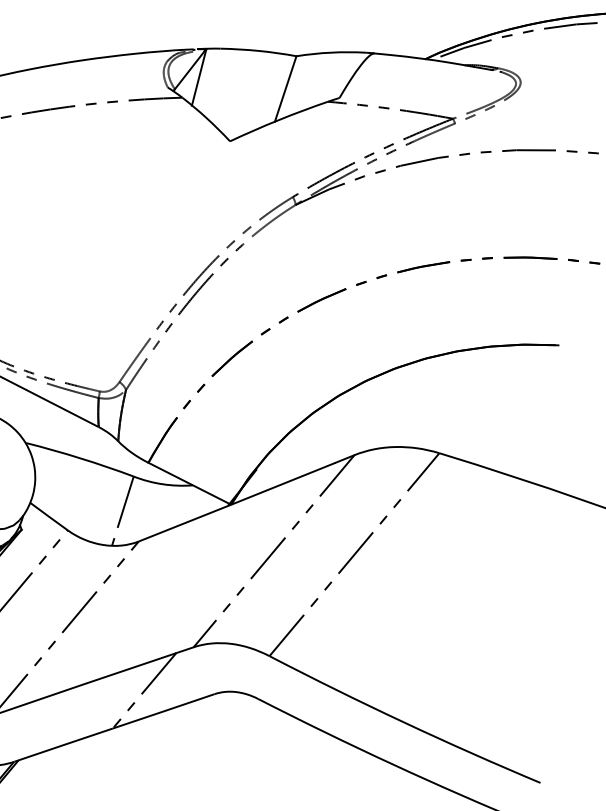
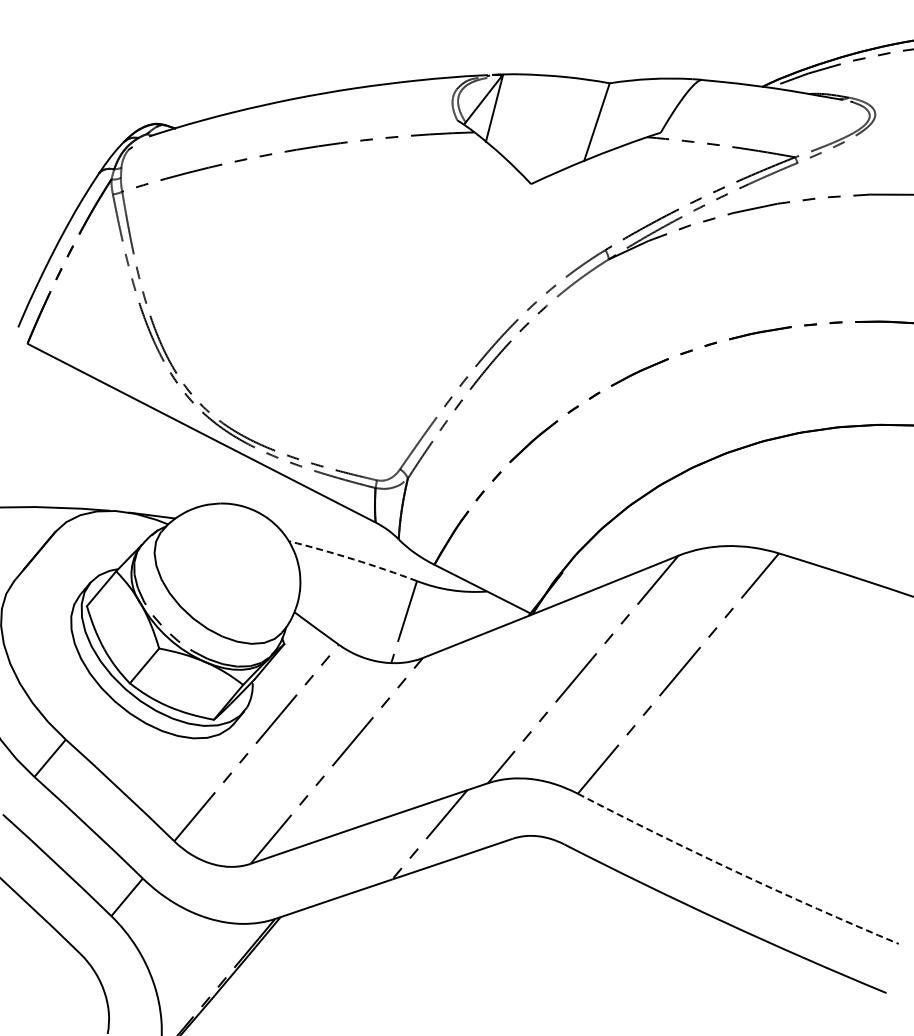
arc: (80, 458) -> (353, 559), solid -> dashed
arc: (403, 722) -> (736, 872), solid -> dashed

